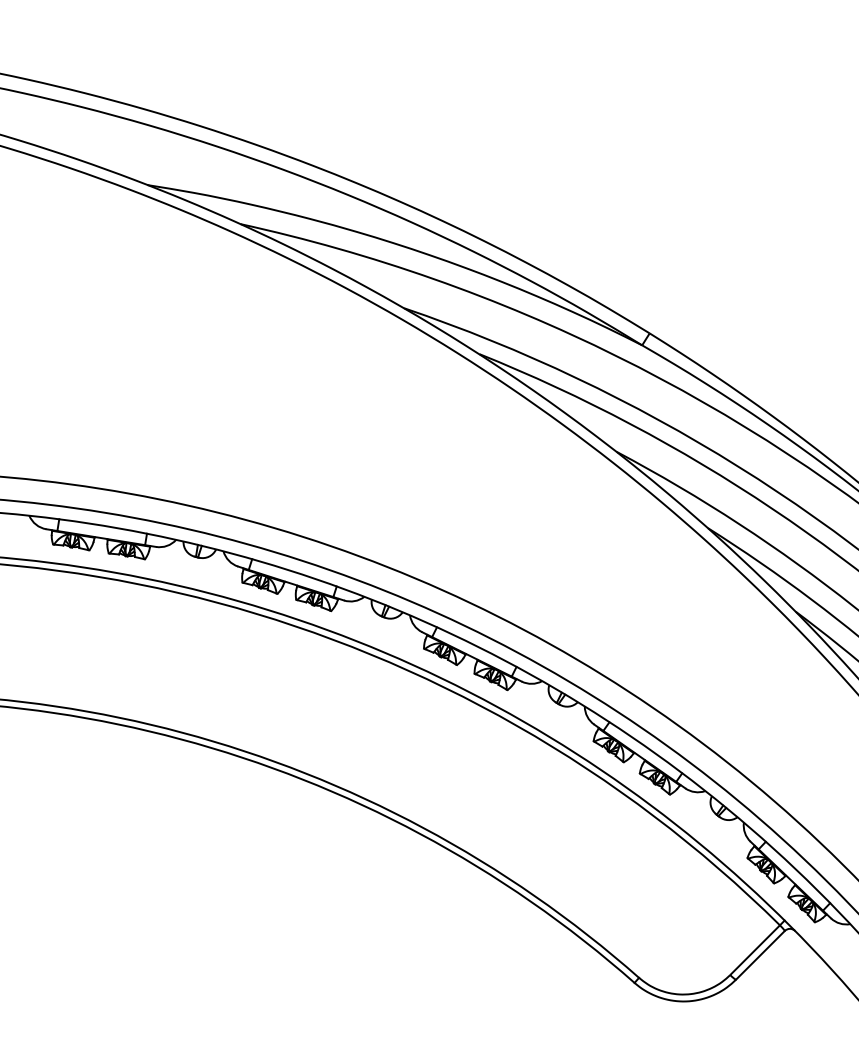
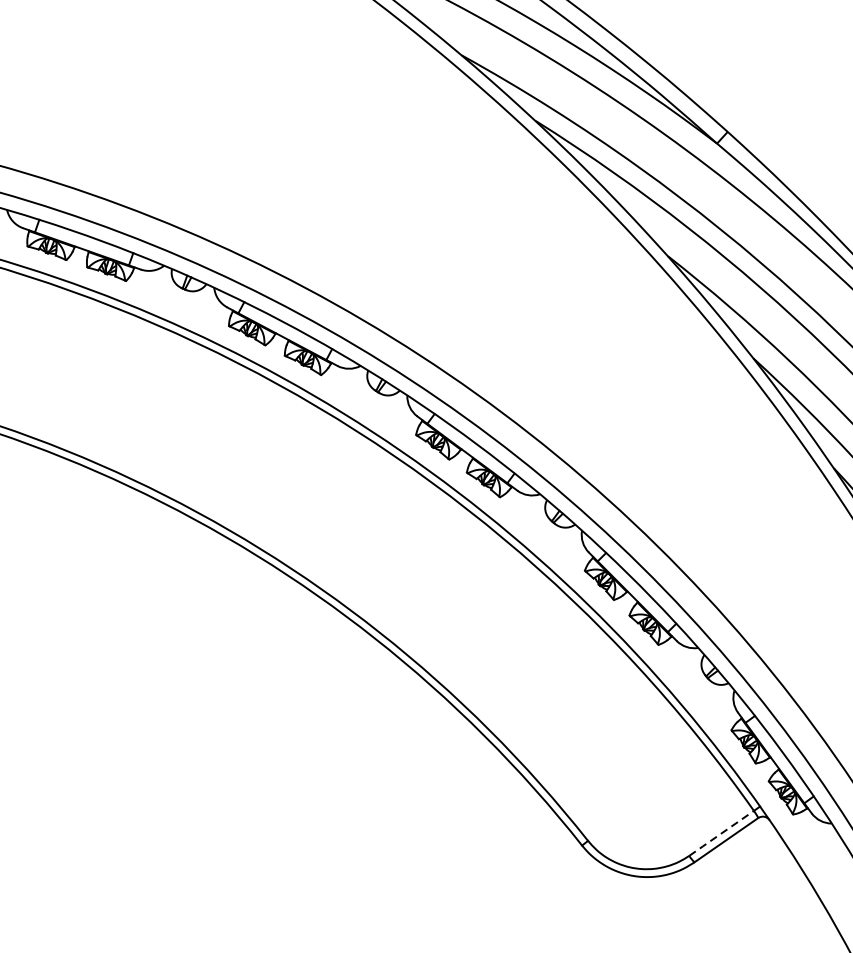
line: (754, 950) -> (720, 833), solid -> dashed

